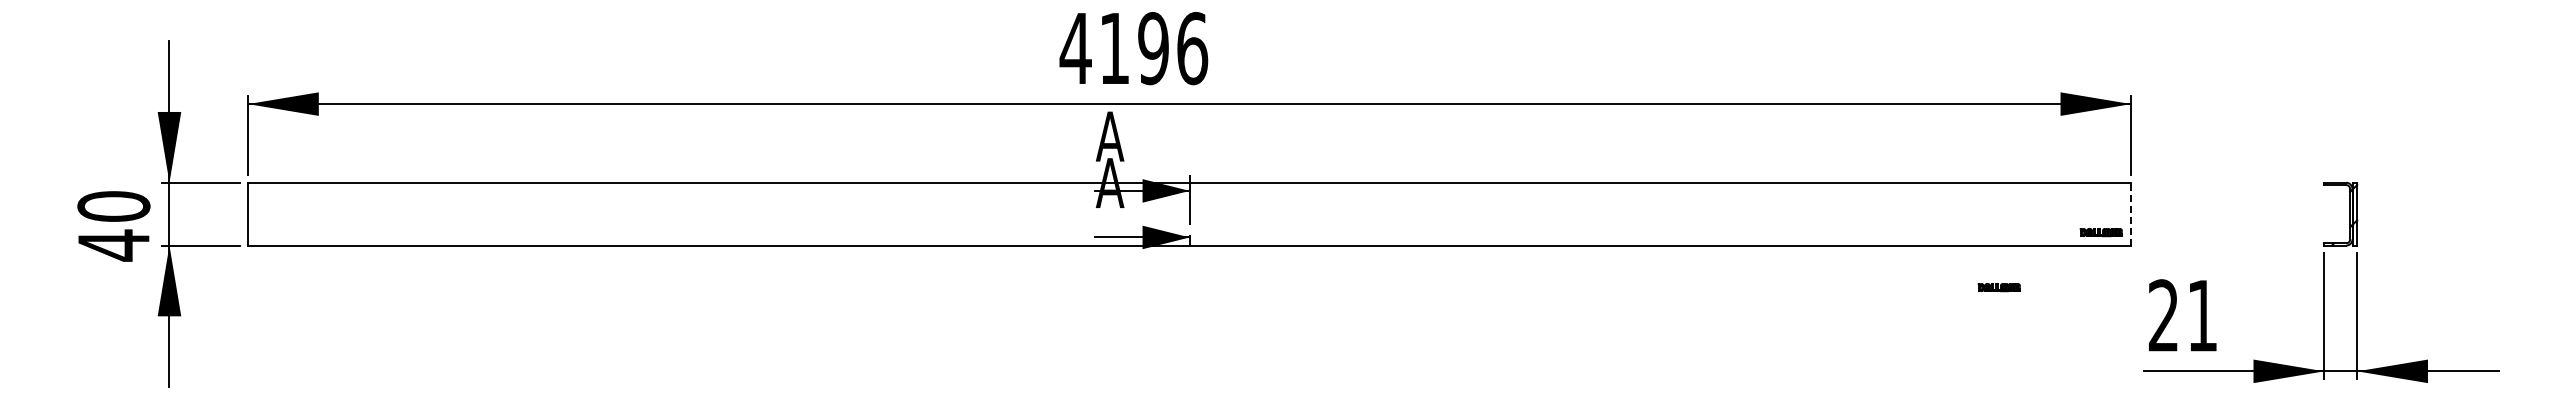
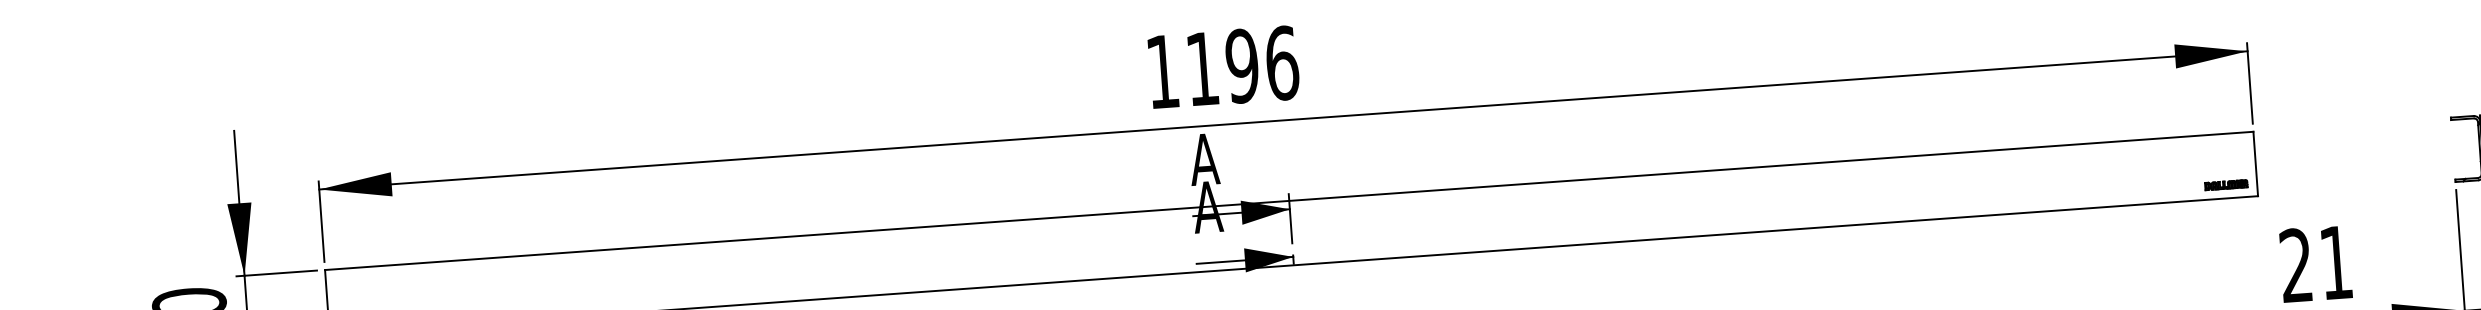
text: (1075, 48) -> (1162, 71), 4196 -> 1196
line: (2131, 213) -> (2255, 163), dashed -> solid
part: (1998, 287) -> (2125, 248), removed

